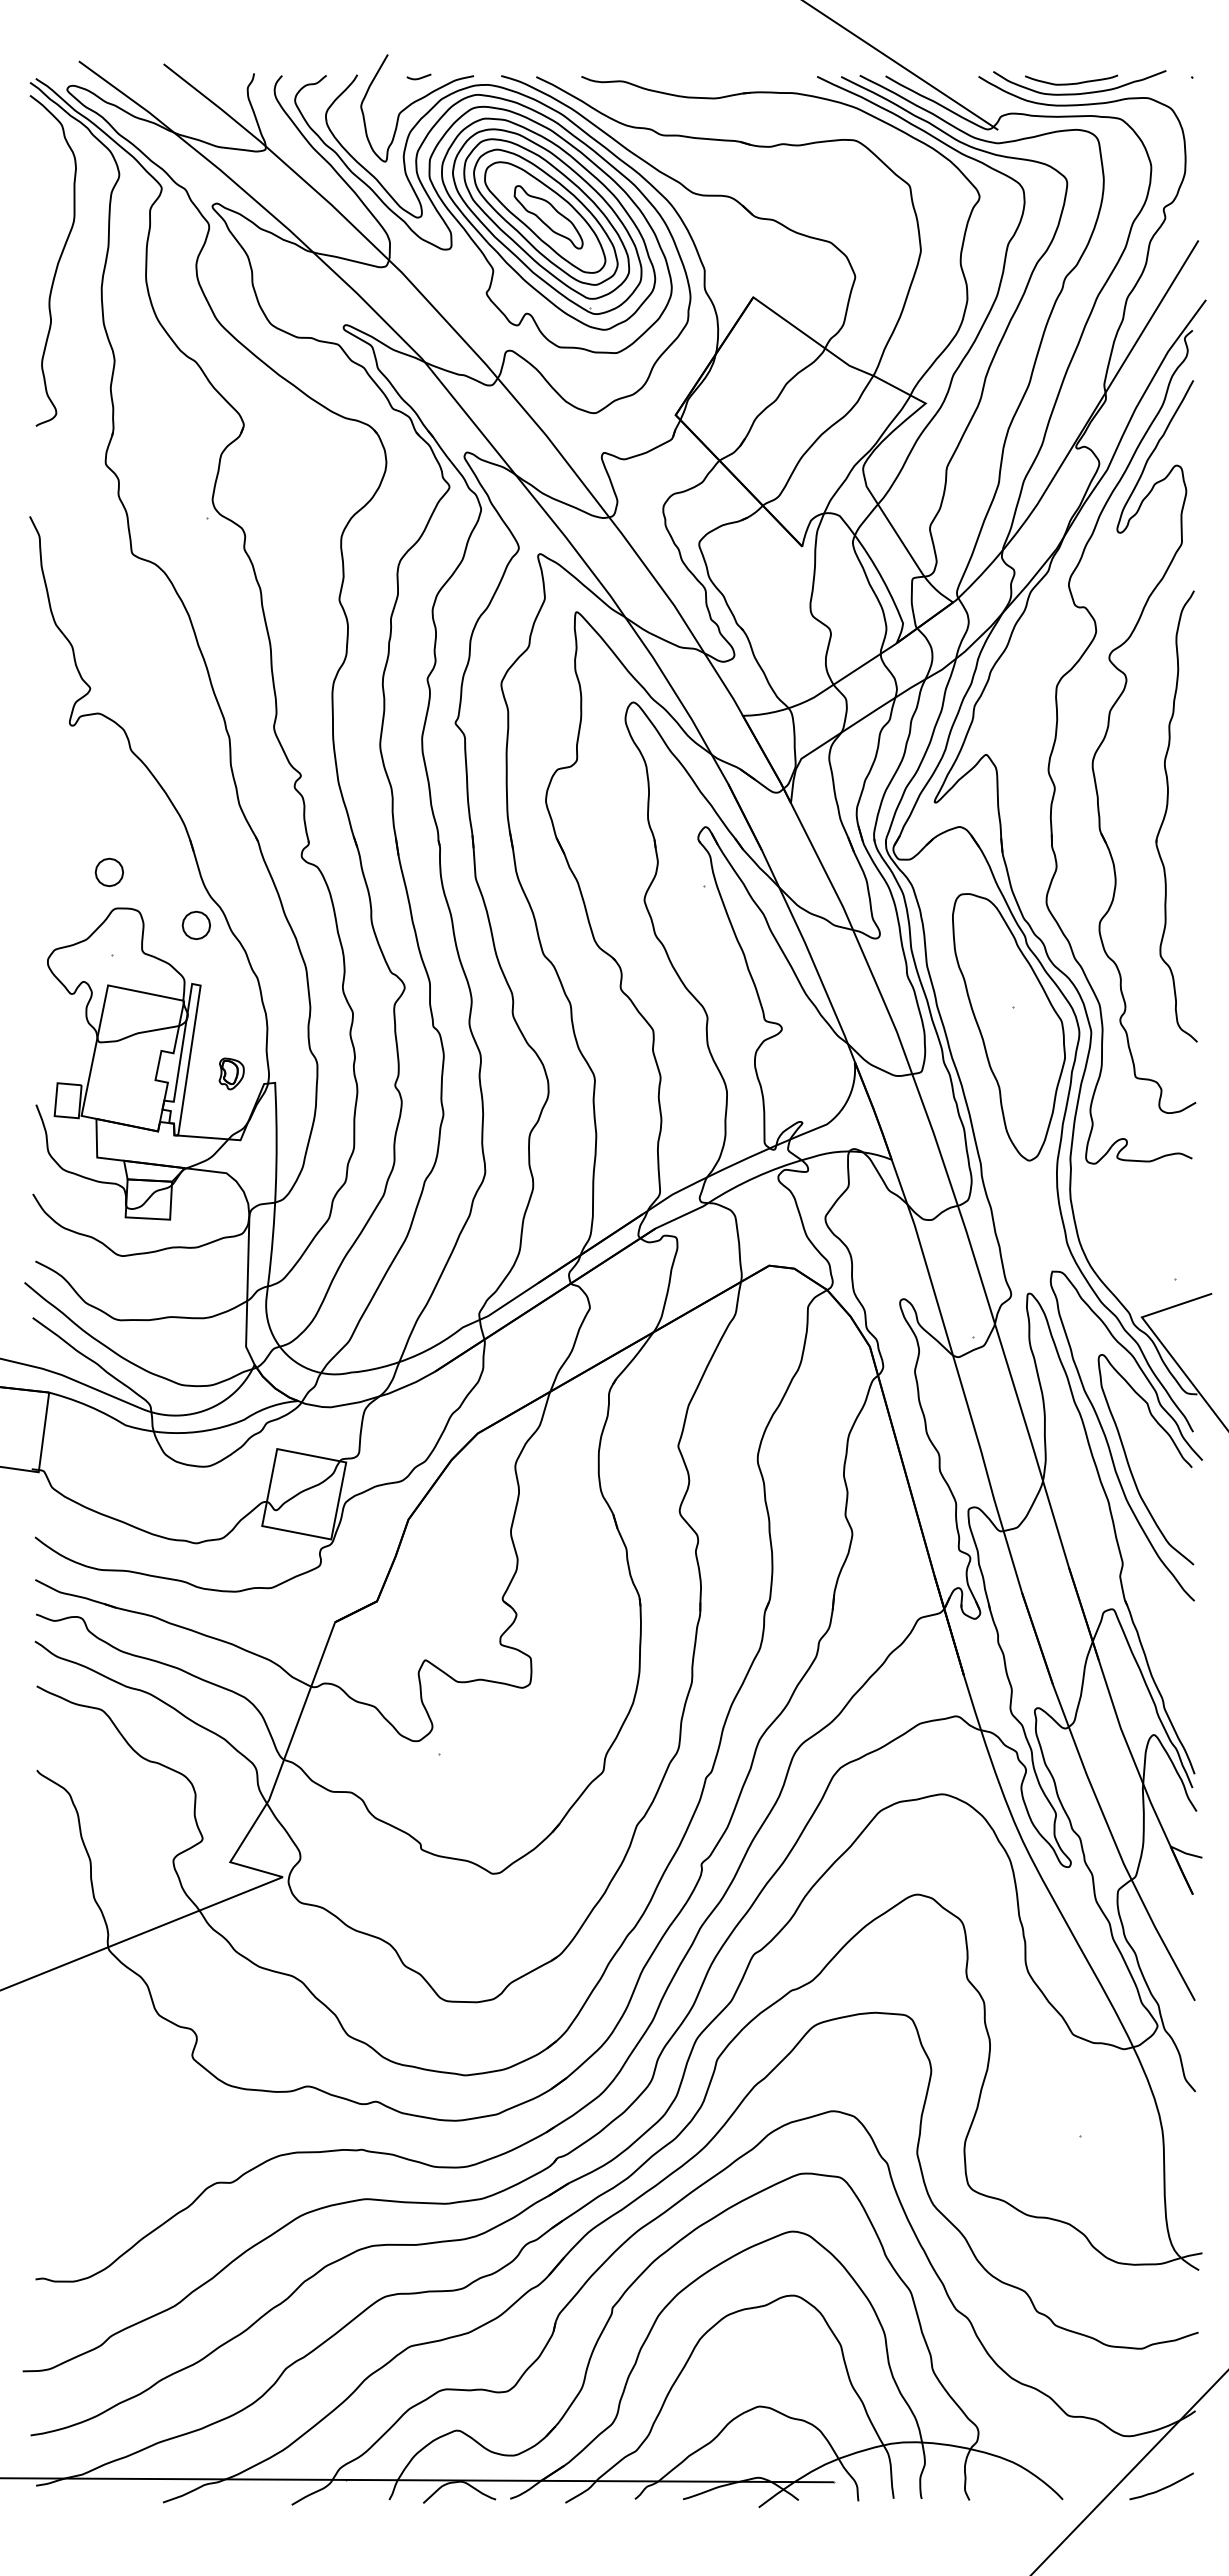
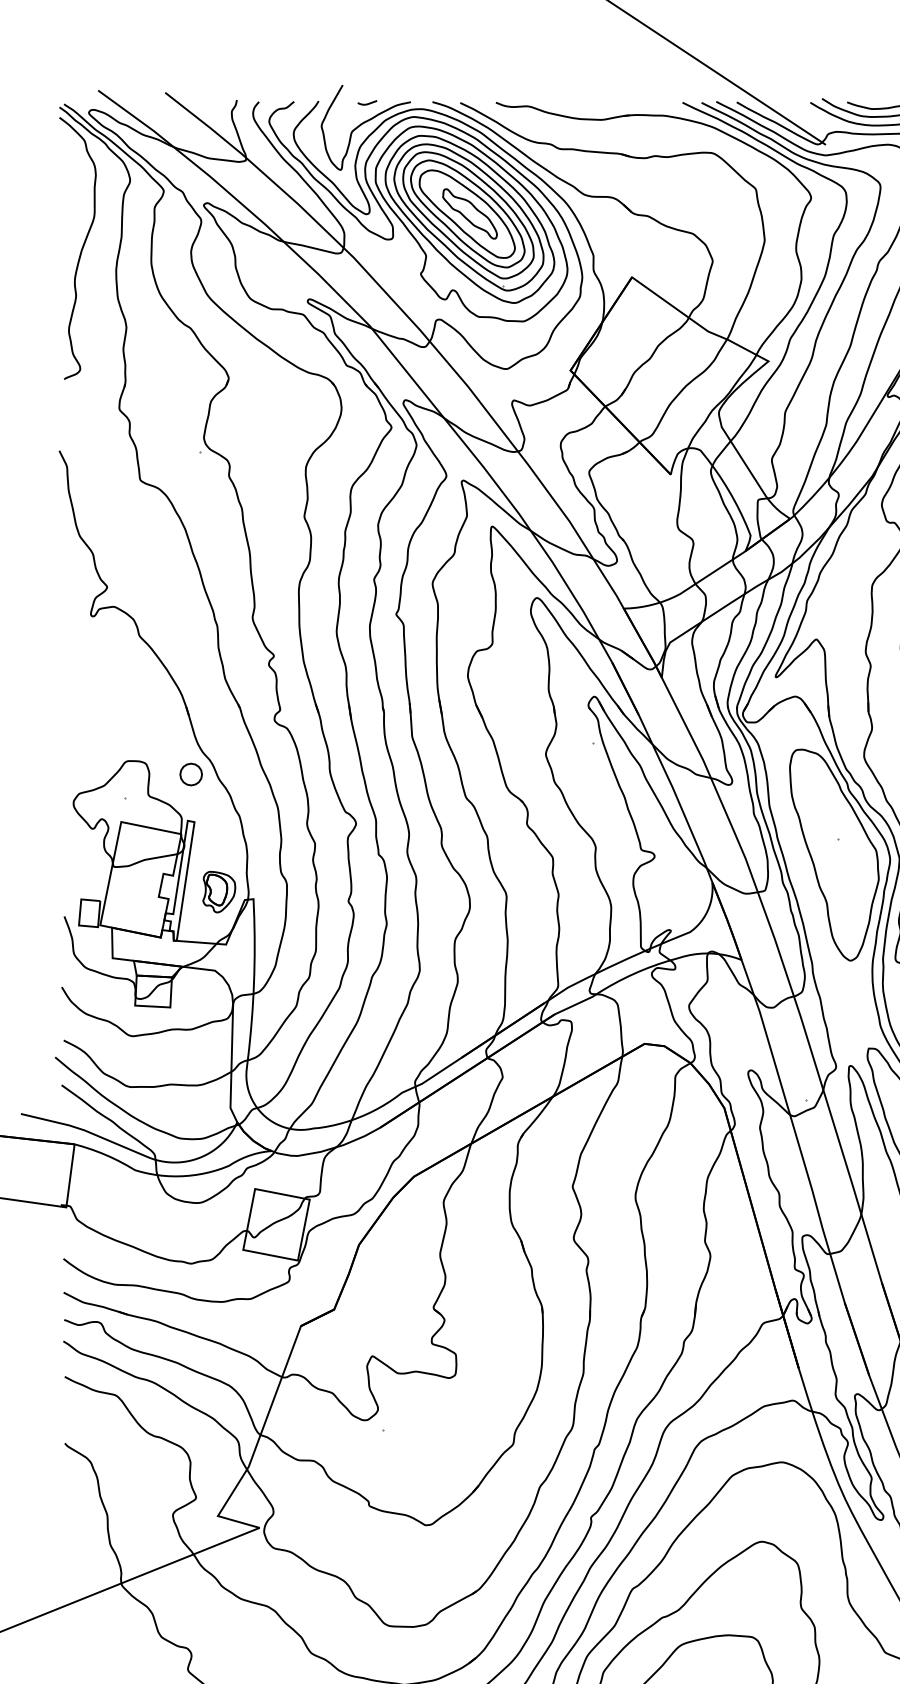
part: (108, 872) -> (121, 732), removed
part: (231, 1073) -> (218, 891), size x1.67

